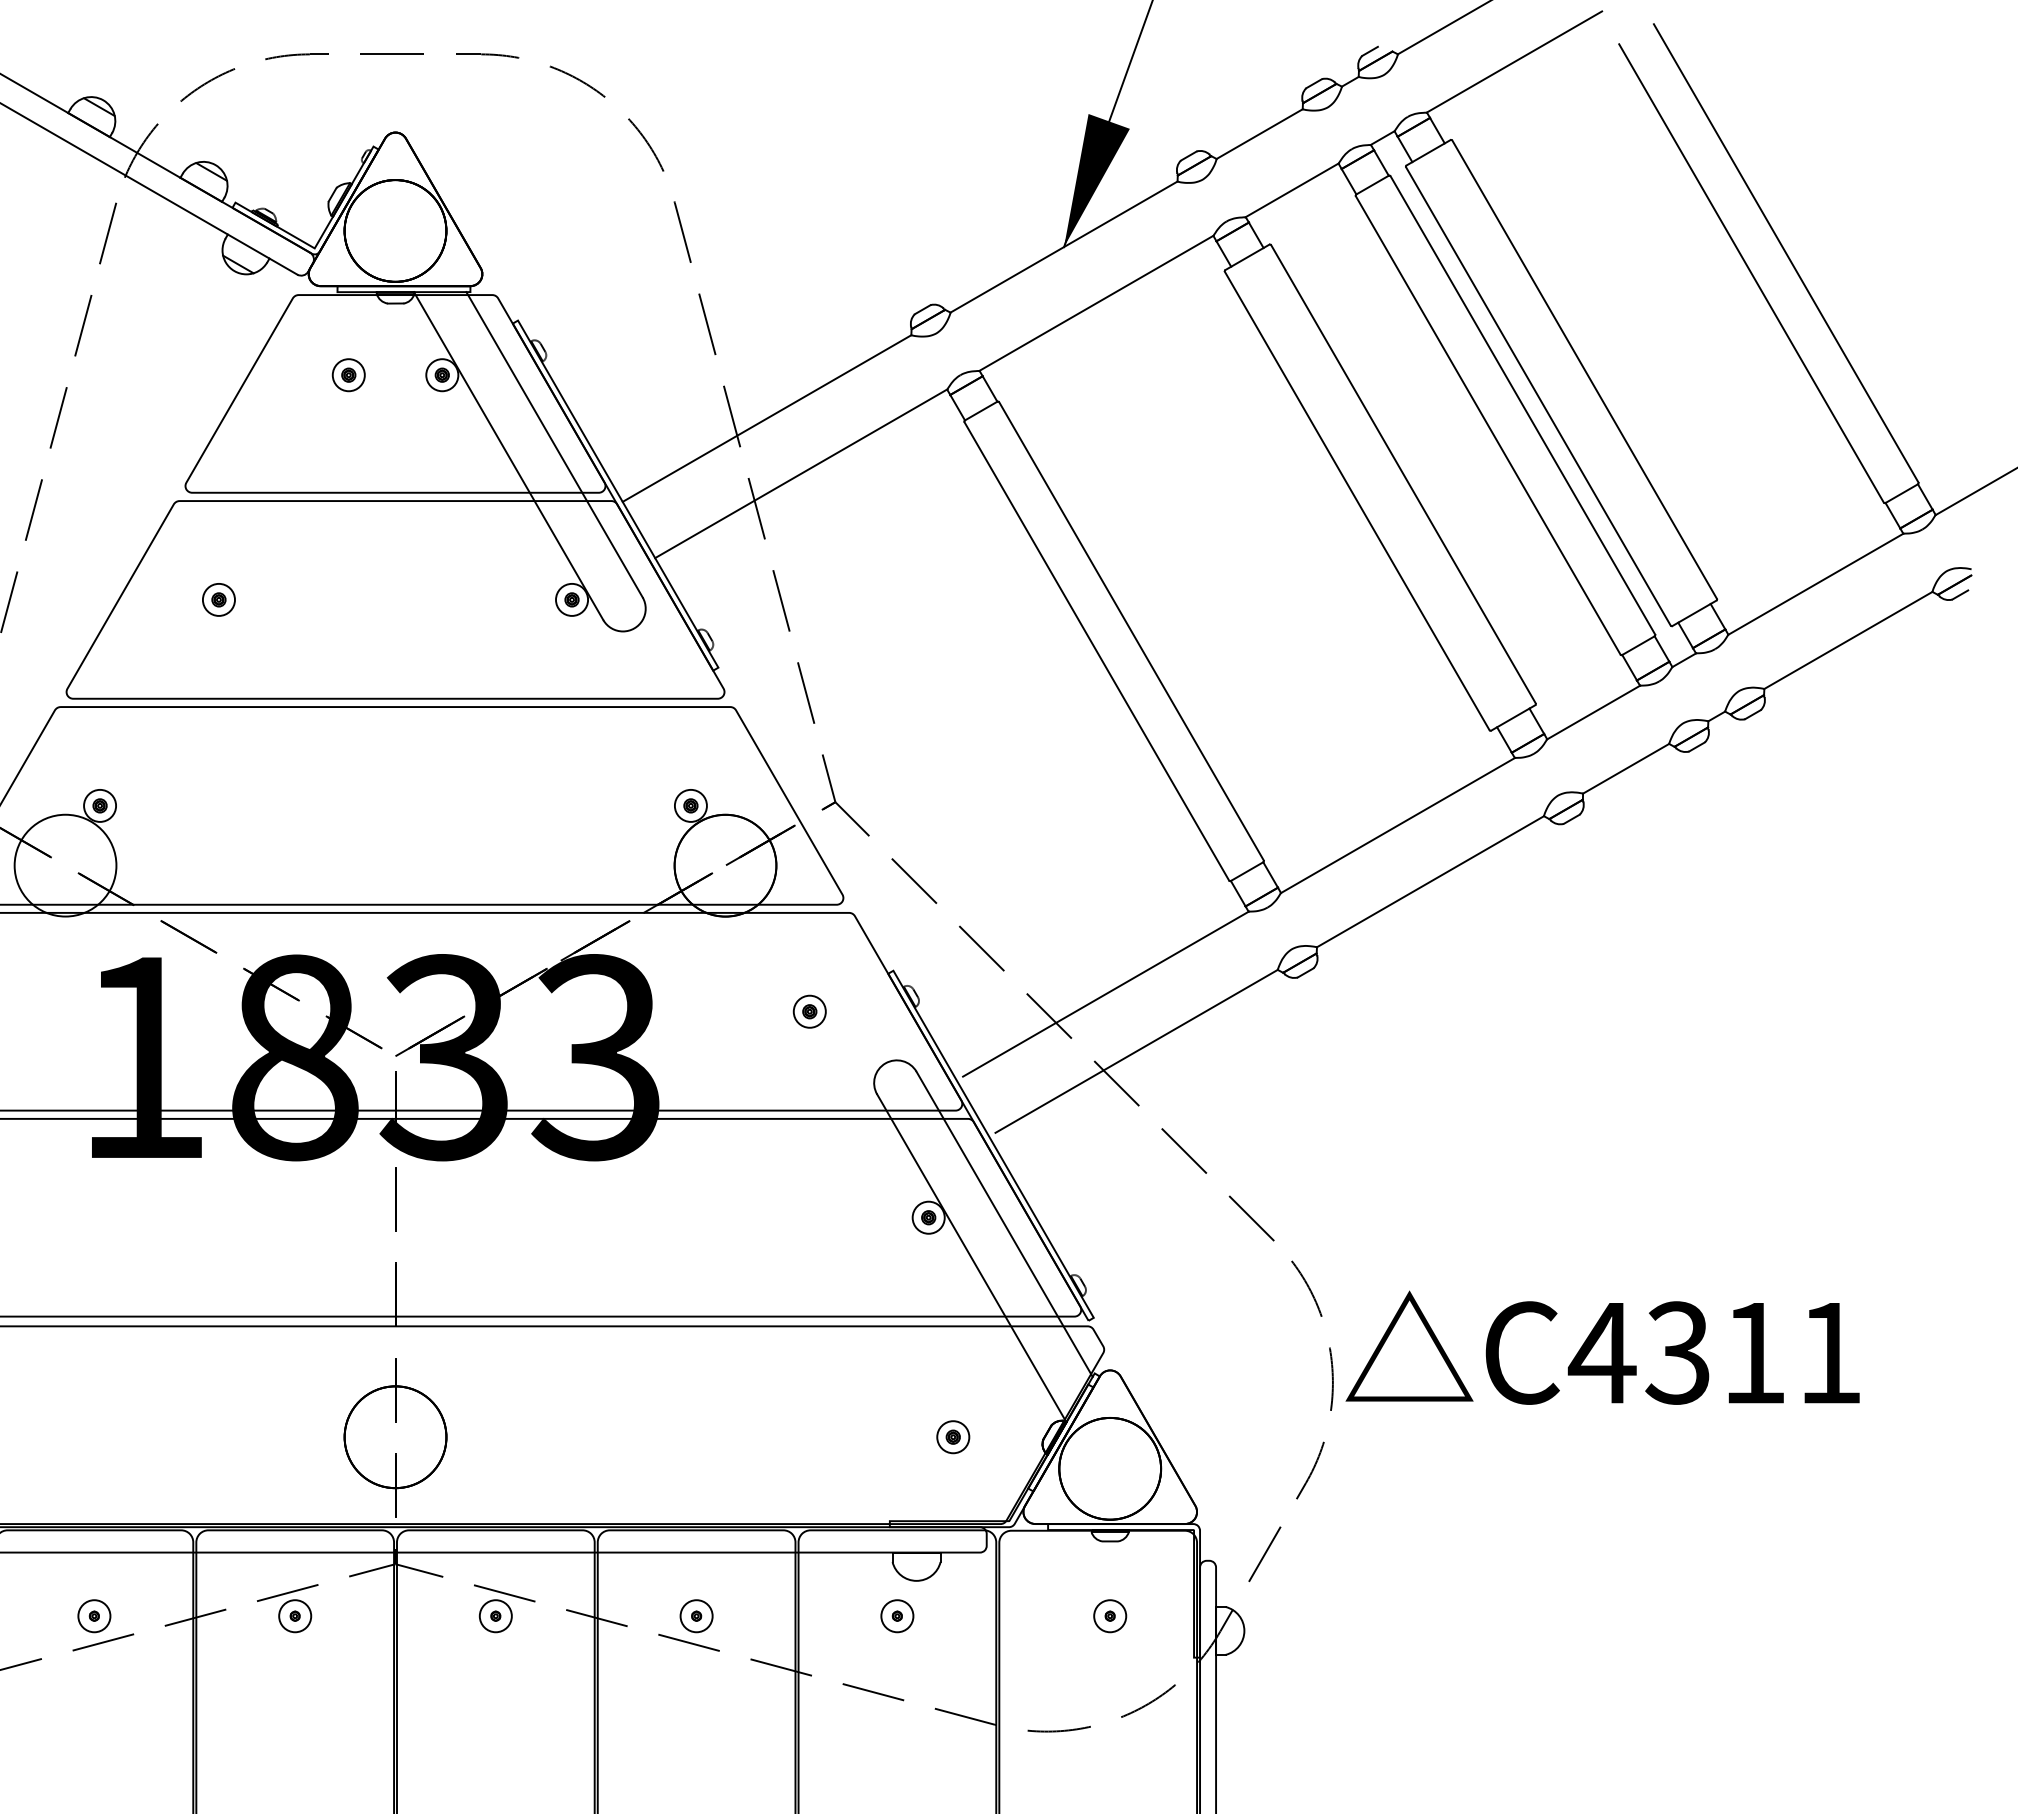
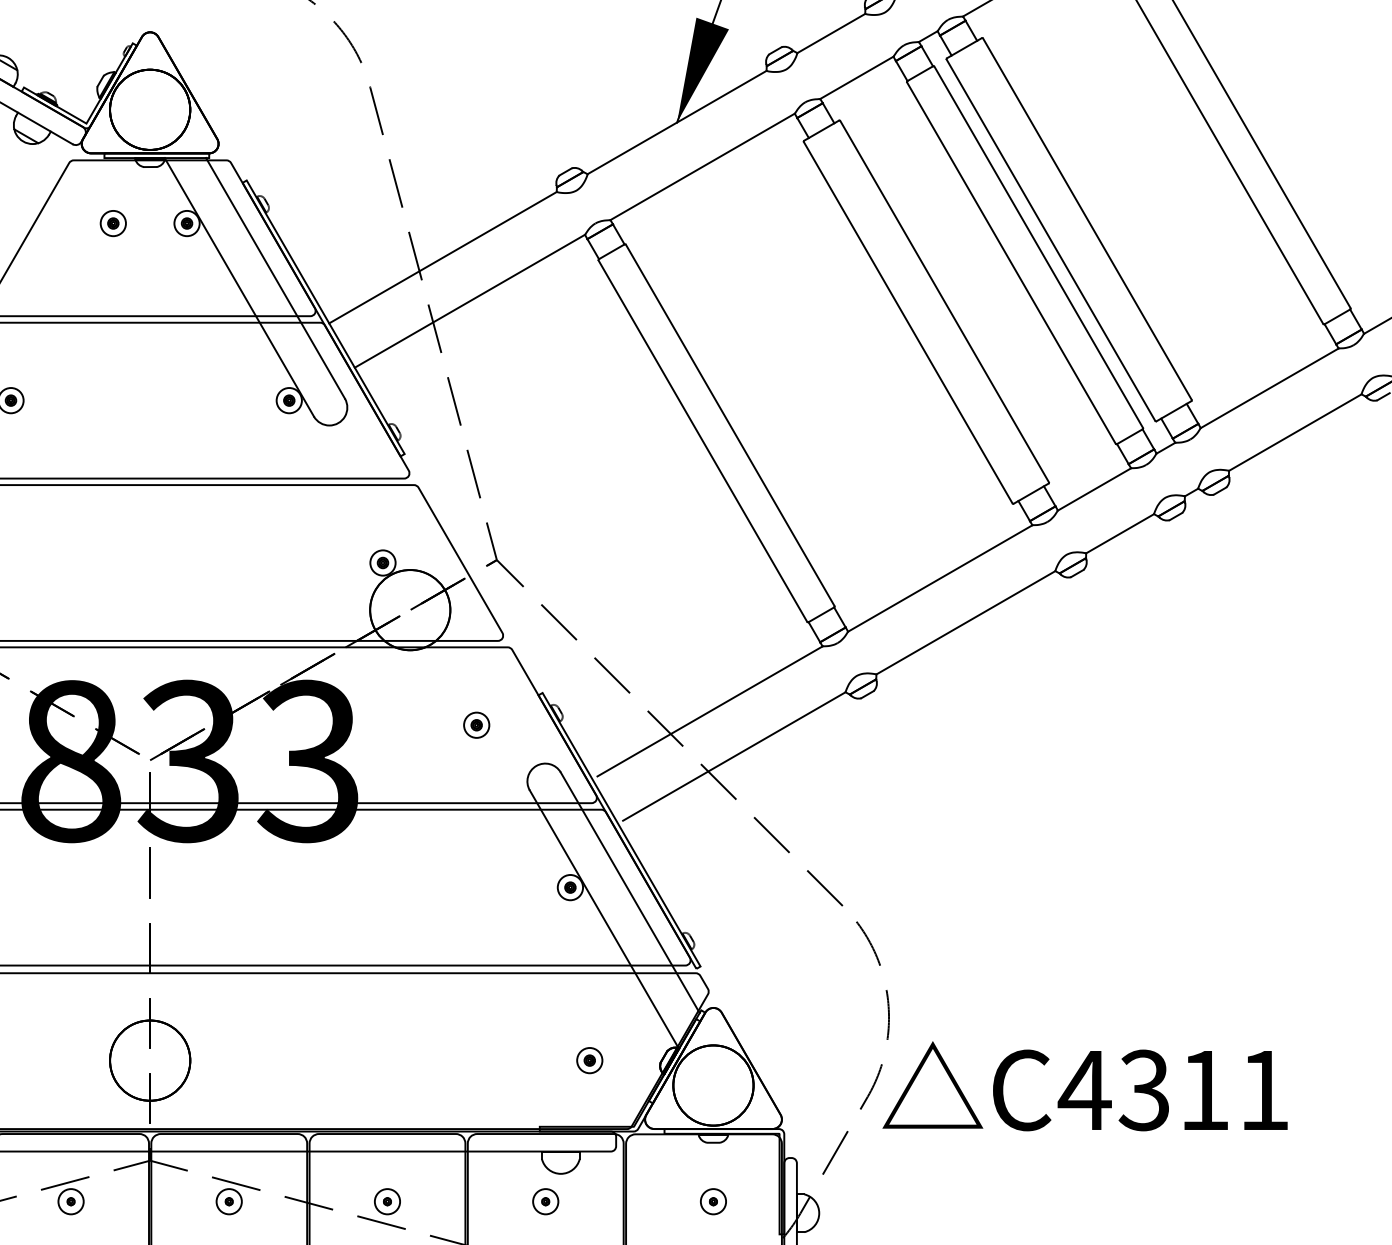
text: (1602, 1347) -> (1084, 1086), moved

